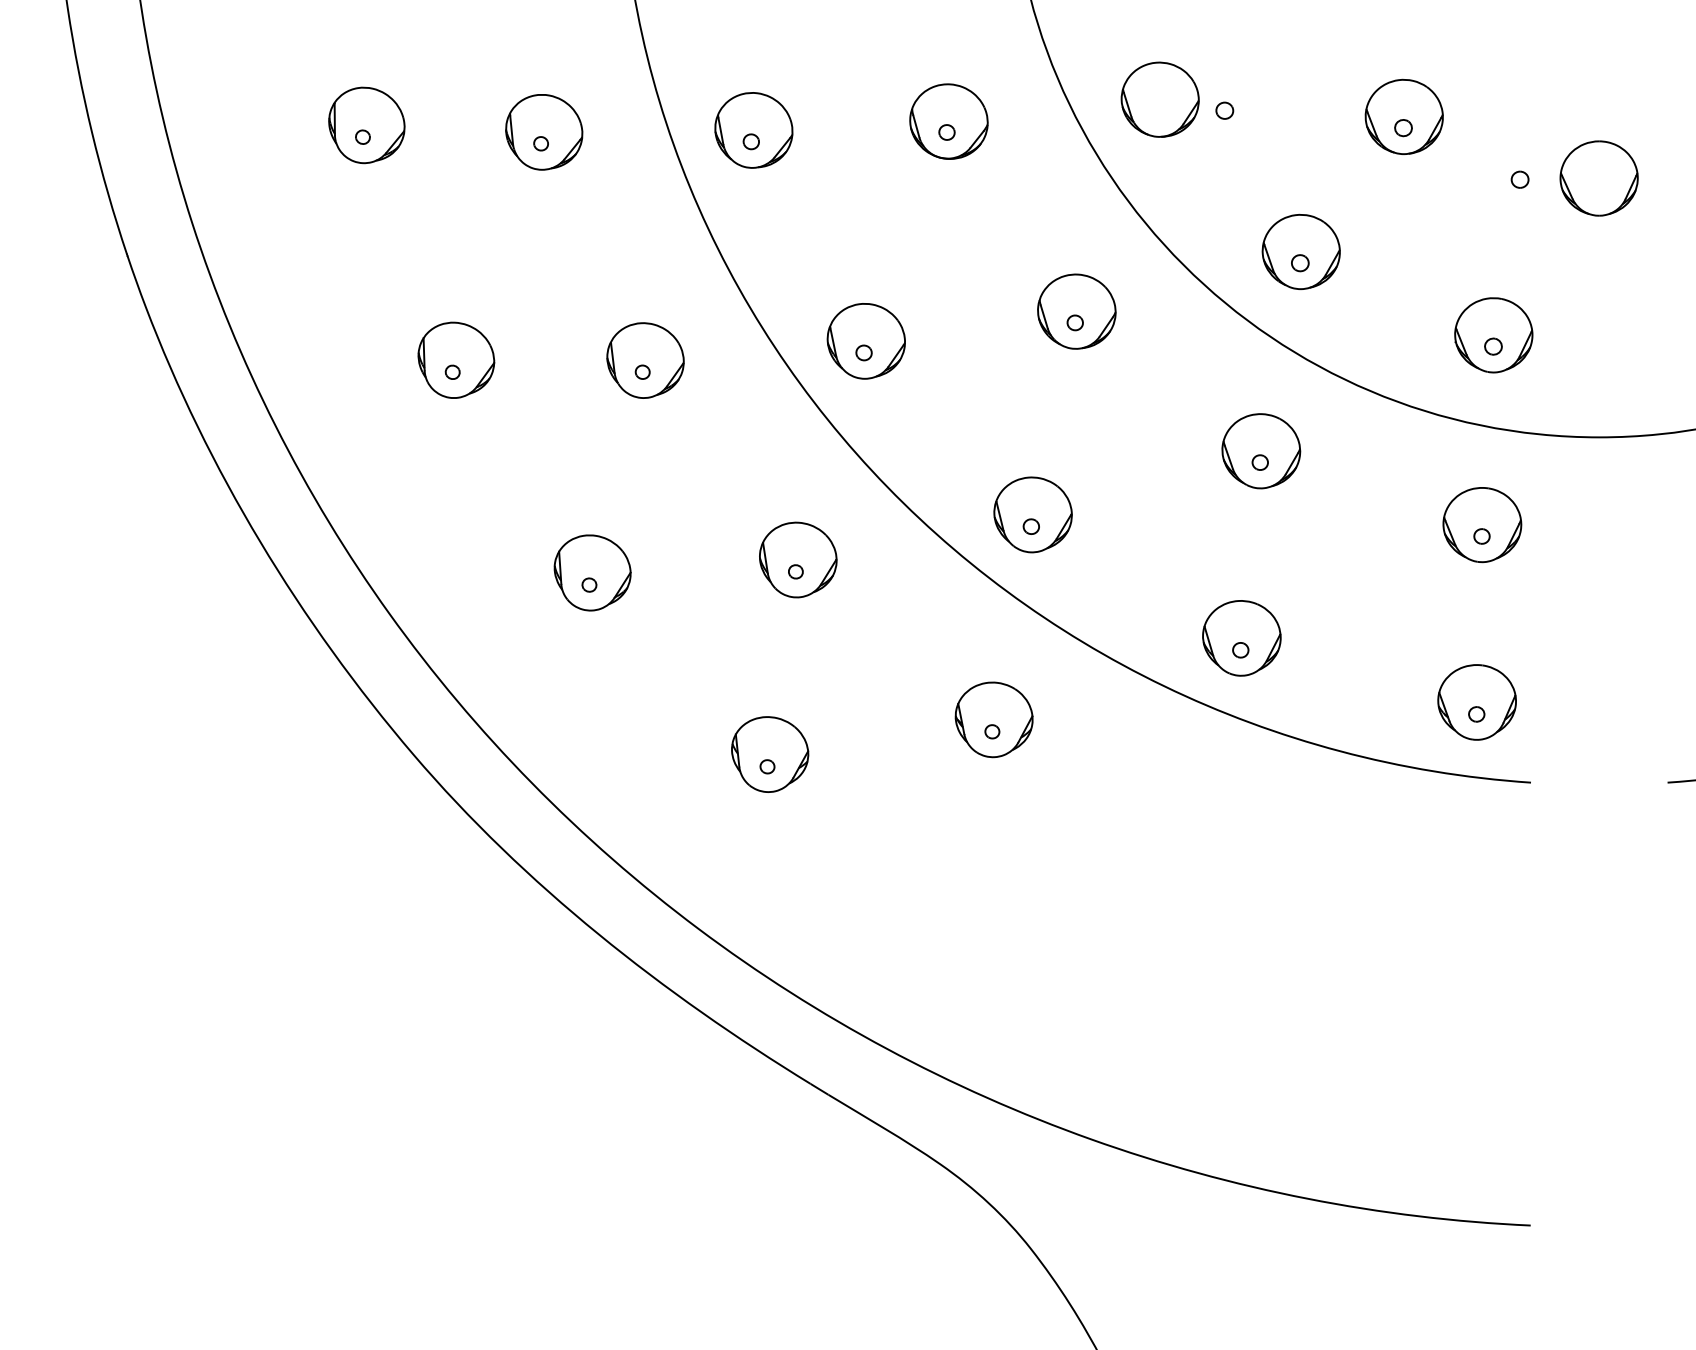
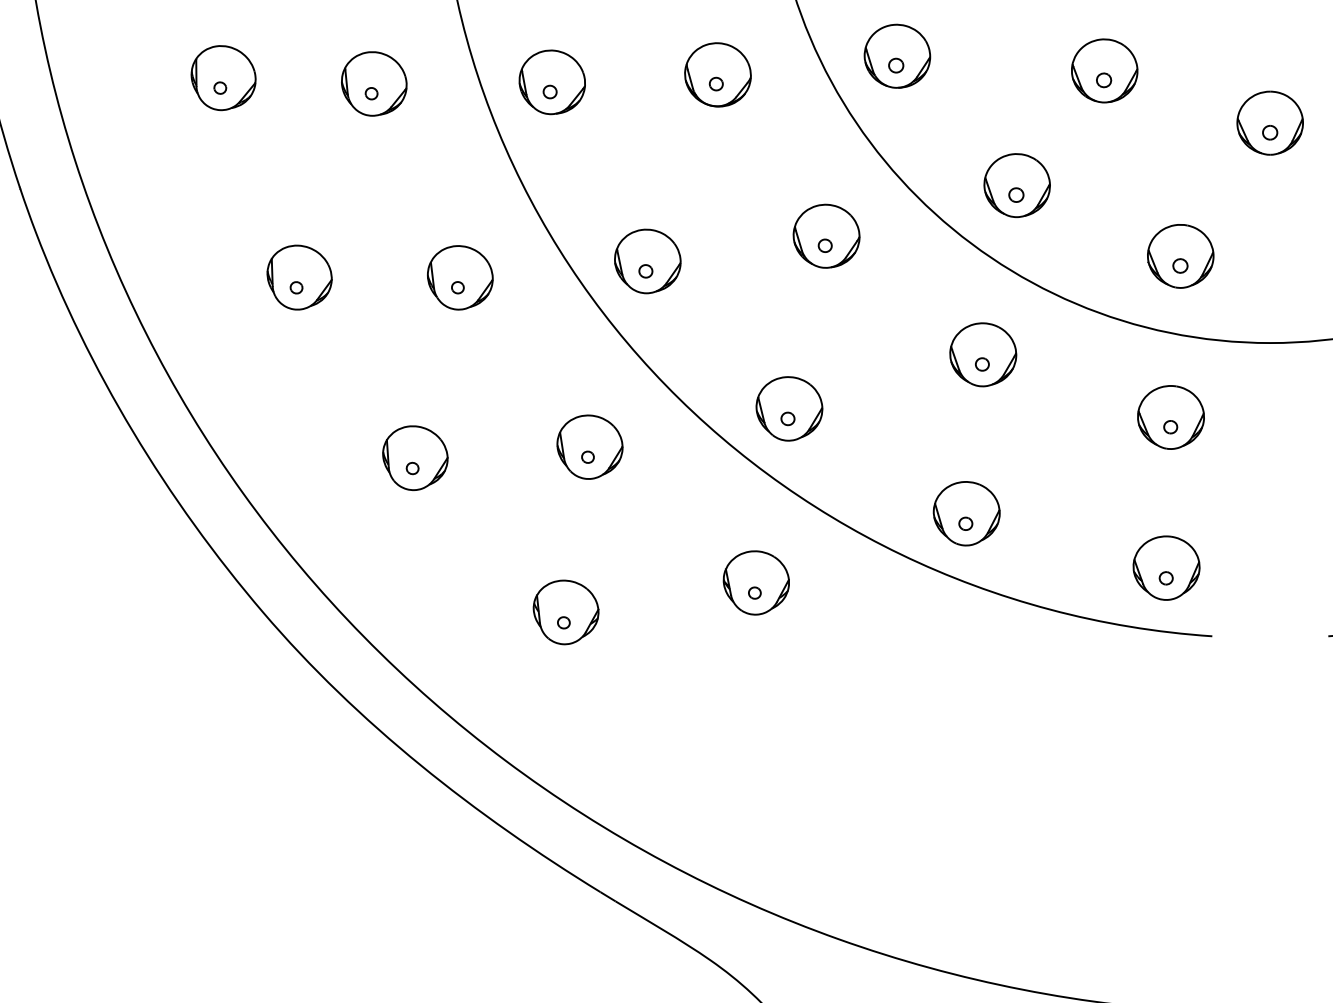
part: (1224, 110) -> (895, 65), moved
part: (1519, 179) -> (1269, 132), moved

